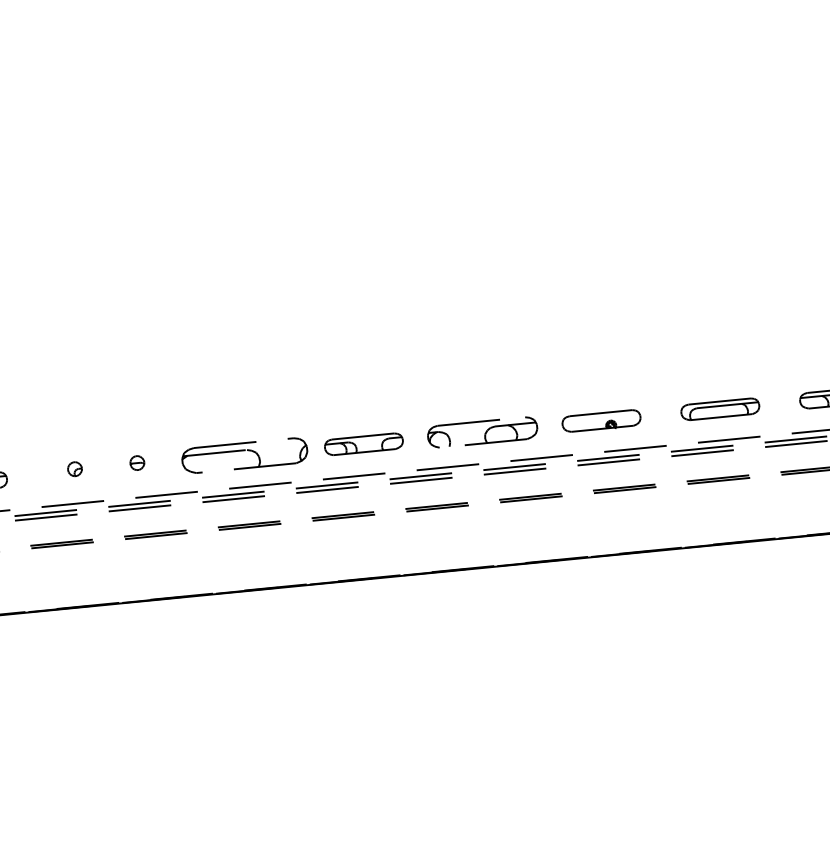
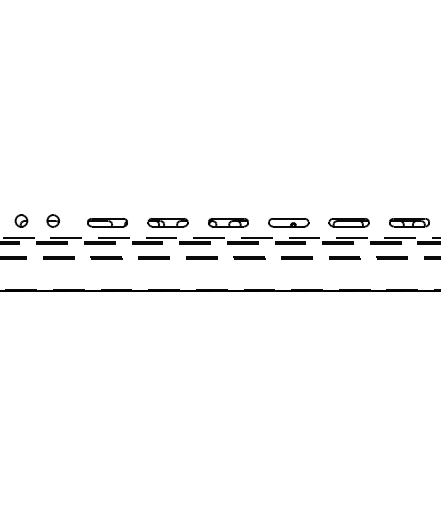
part: (482, 432) -> (228, 222), size x0.71
part: (244, 455) -> (107, 222), size x0.62
part: (135, 462) -> (52, 220), size x1.67
part: (74, 468) -> (21, 220), size x1.67

